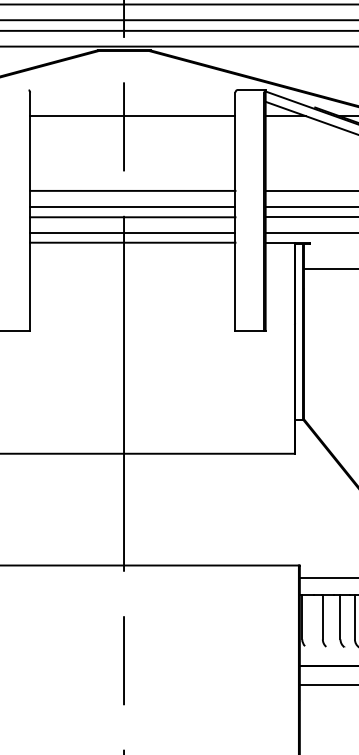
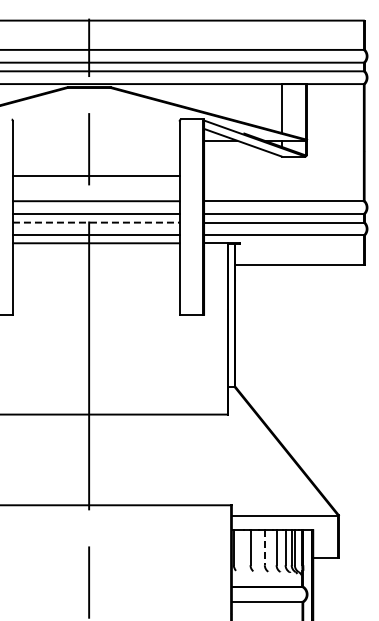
line: (131, 116) -> (95, 175), moved
line: (133, 217) -> (96, 222), solid -> dashed
line: (340, 617) -> (264, 547), solid -> dashed

